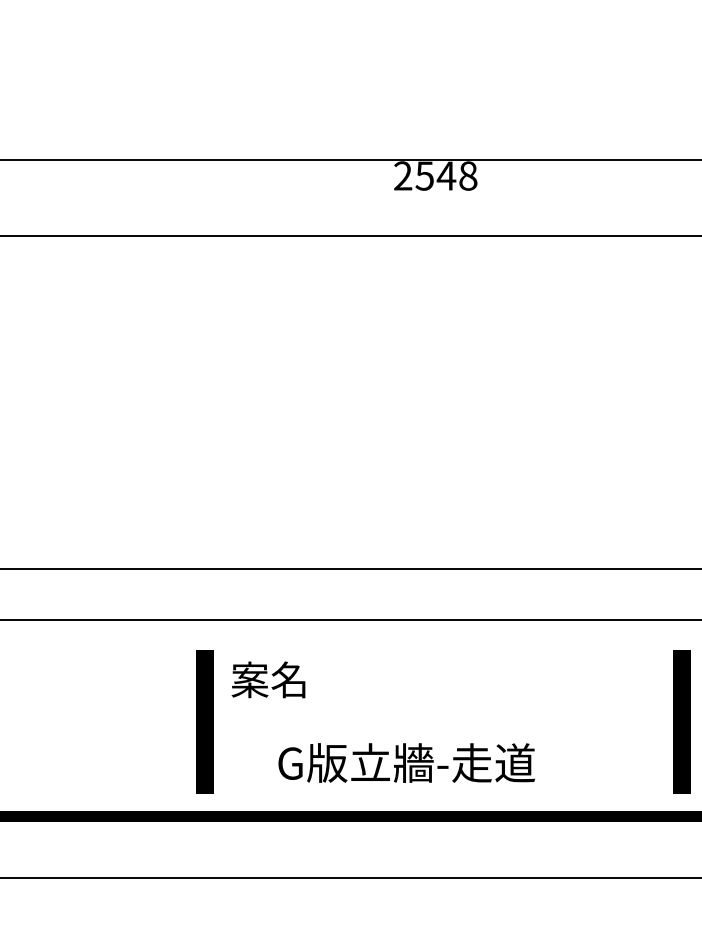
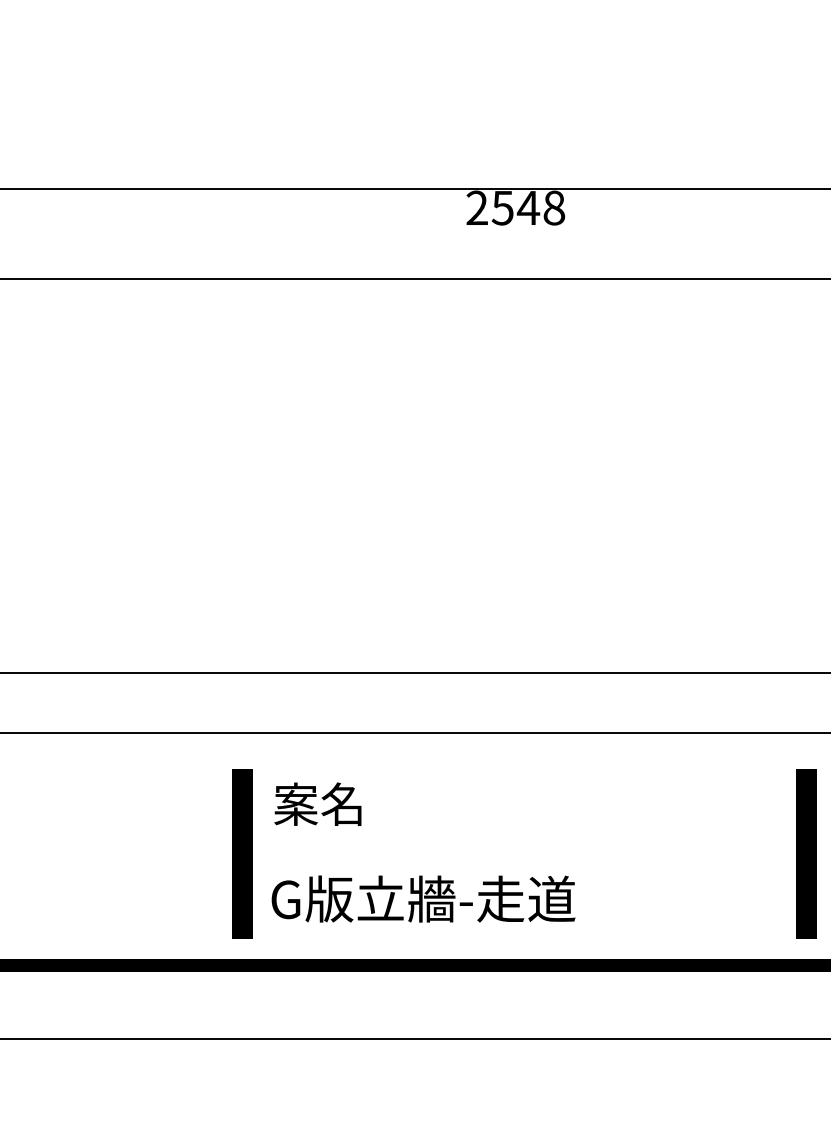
text: (406, 762) -> (423, 898), moved

